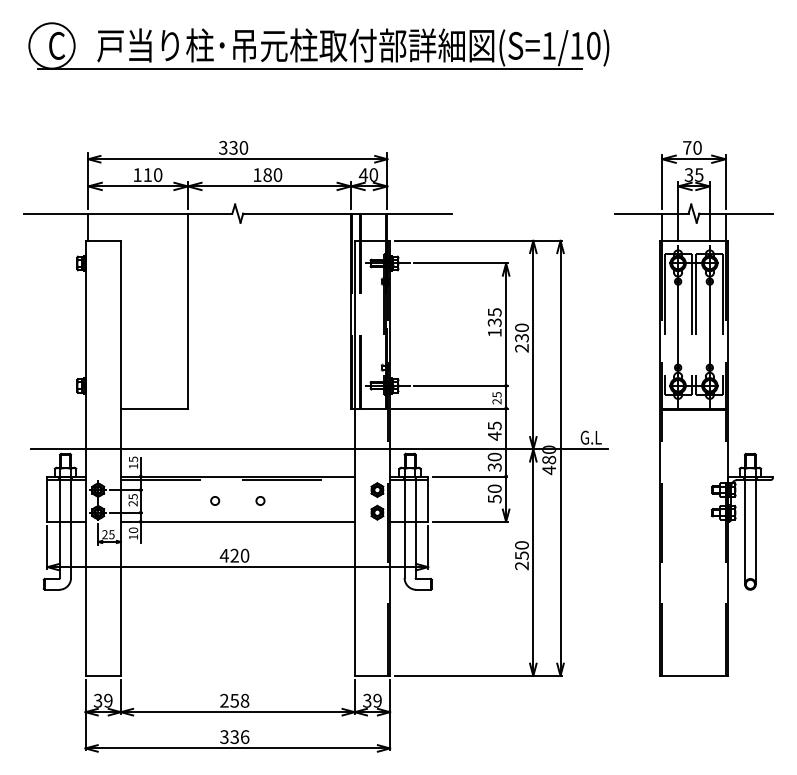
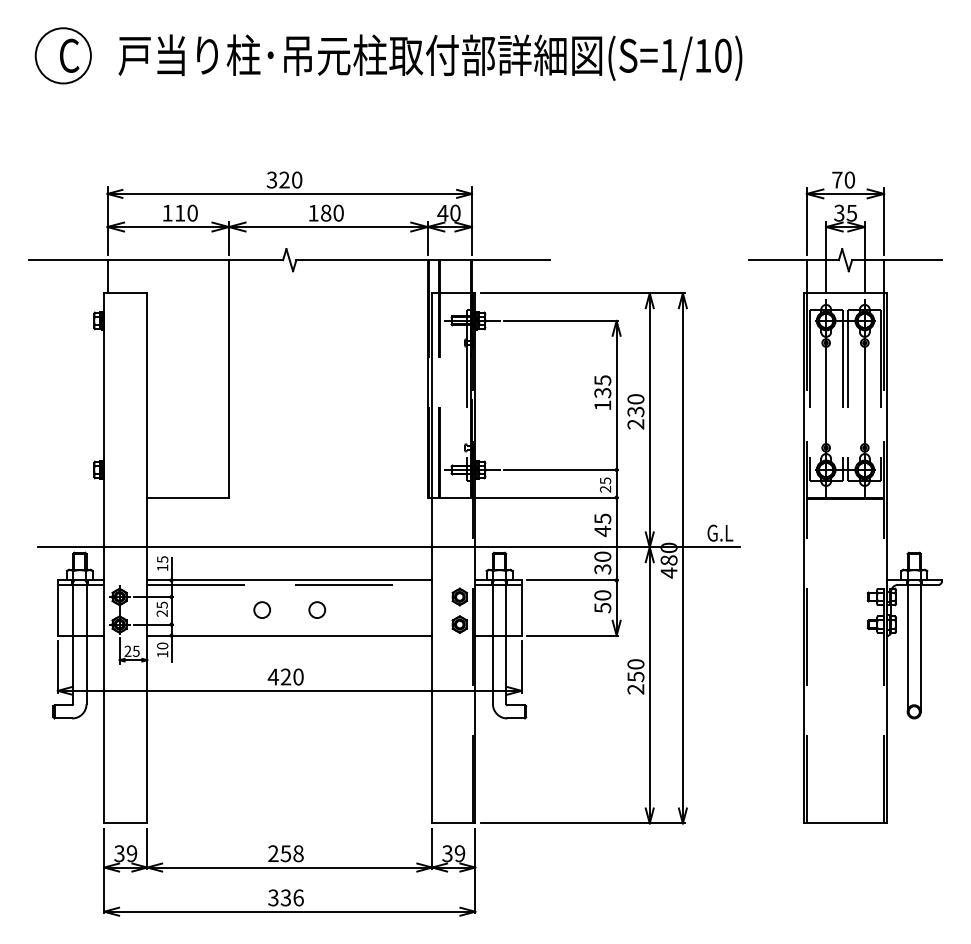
line: (309, 68) -> (377, 83), removed
text: (233, 148) -> (284, 180), 330 -> 320
circle: (214, 501) -> (261, 610), size x1.6
circle: (260, 501) -> (317, 610), size x1.6

